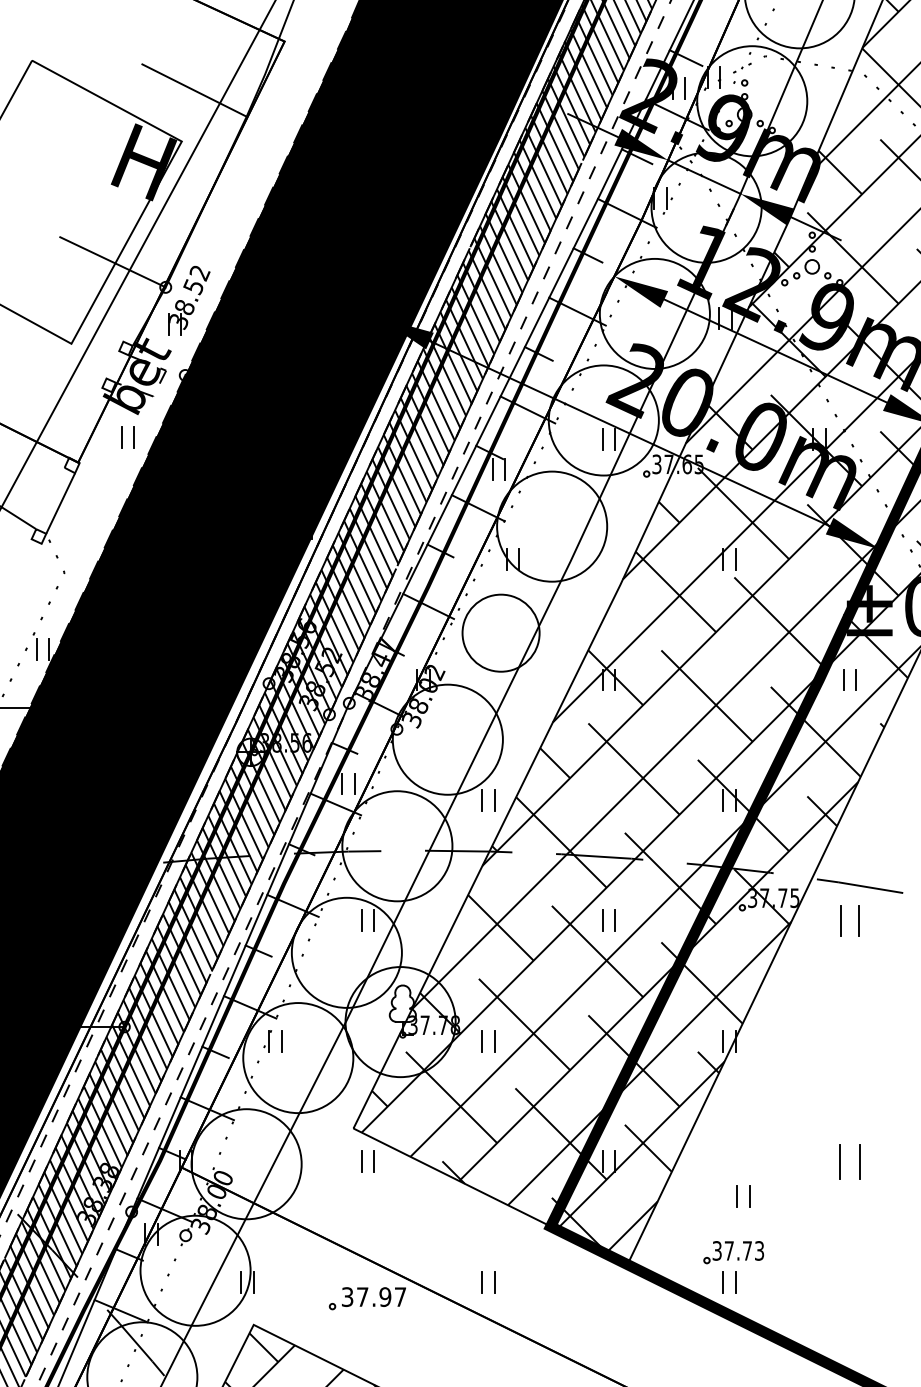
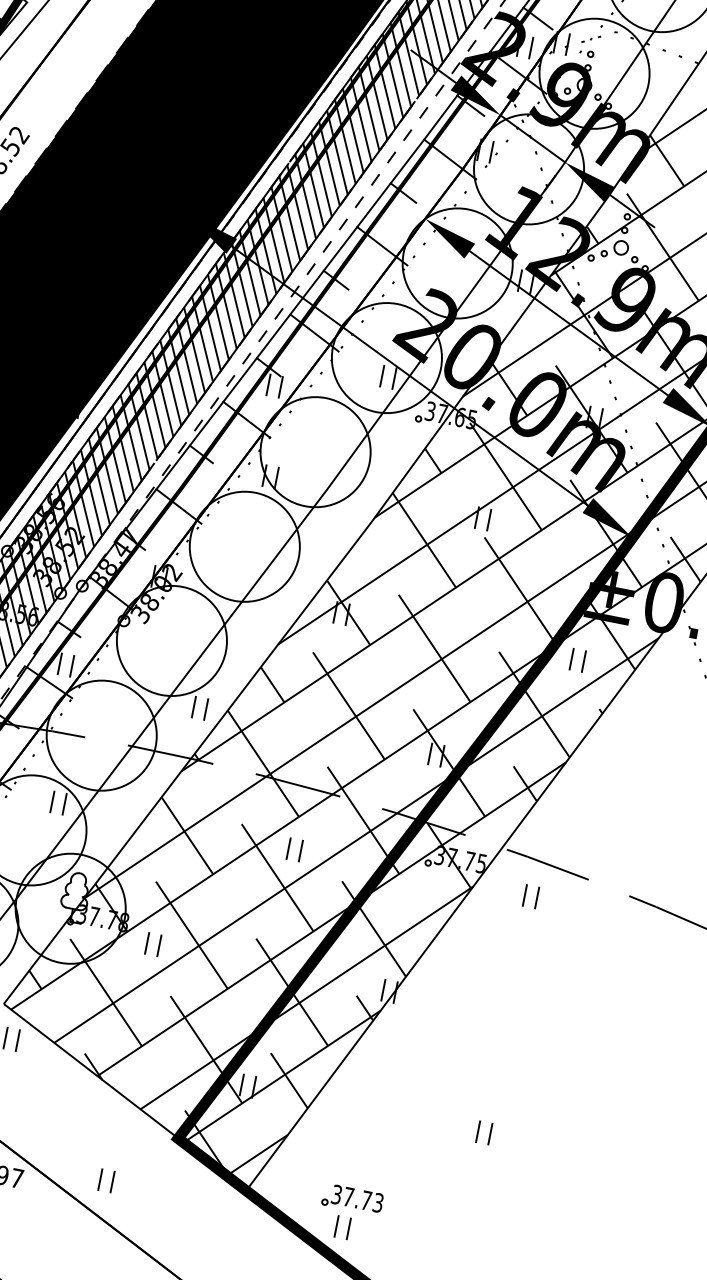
circle: (501, 633) -> (245, 547), size x1.43
part: (849, 920) -> (530, 896), size x0.71
part: (849, 1161) -> (483, 1132), size x0.62
part: (743, 1196) -> (373, 1146), removed

